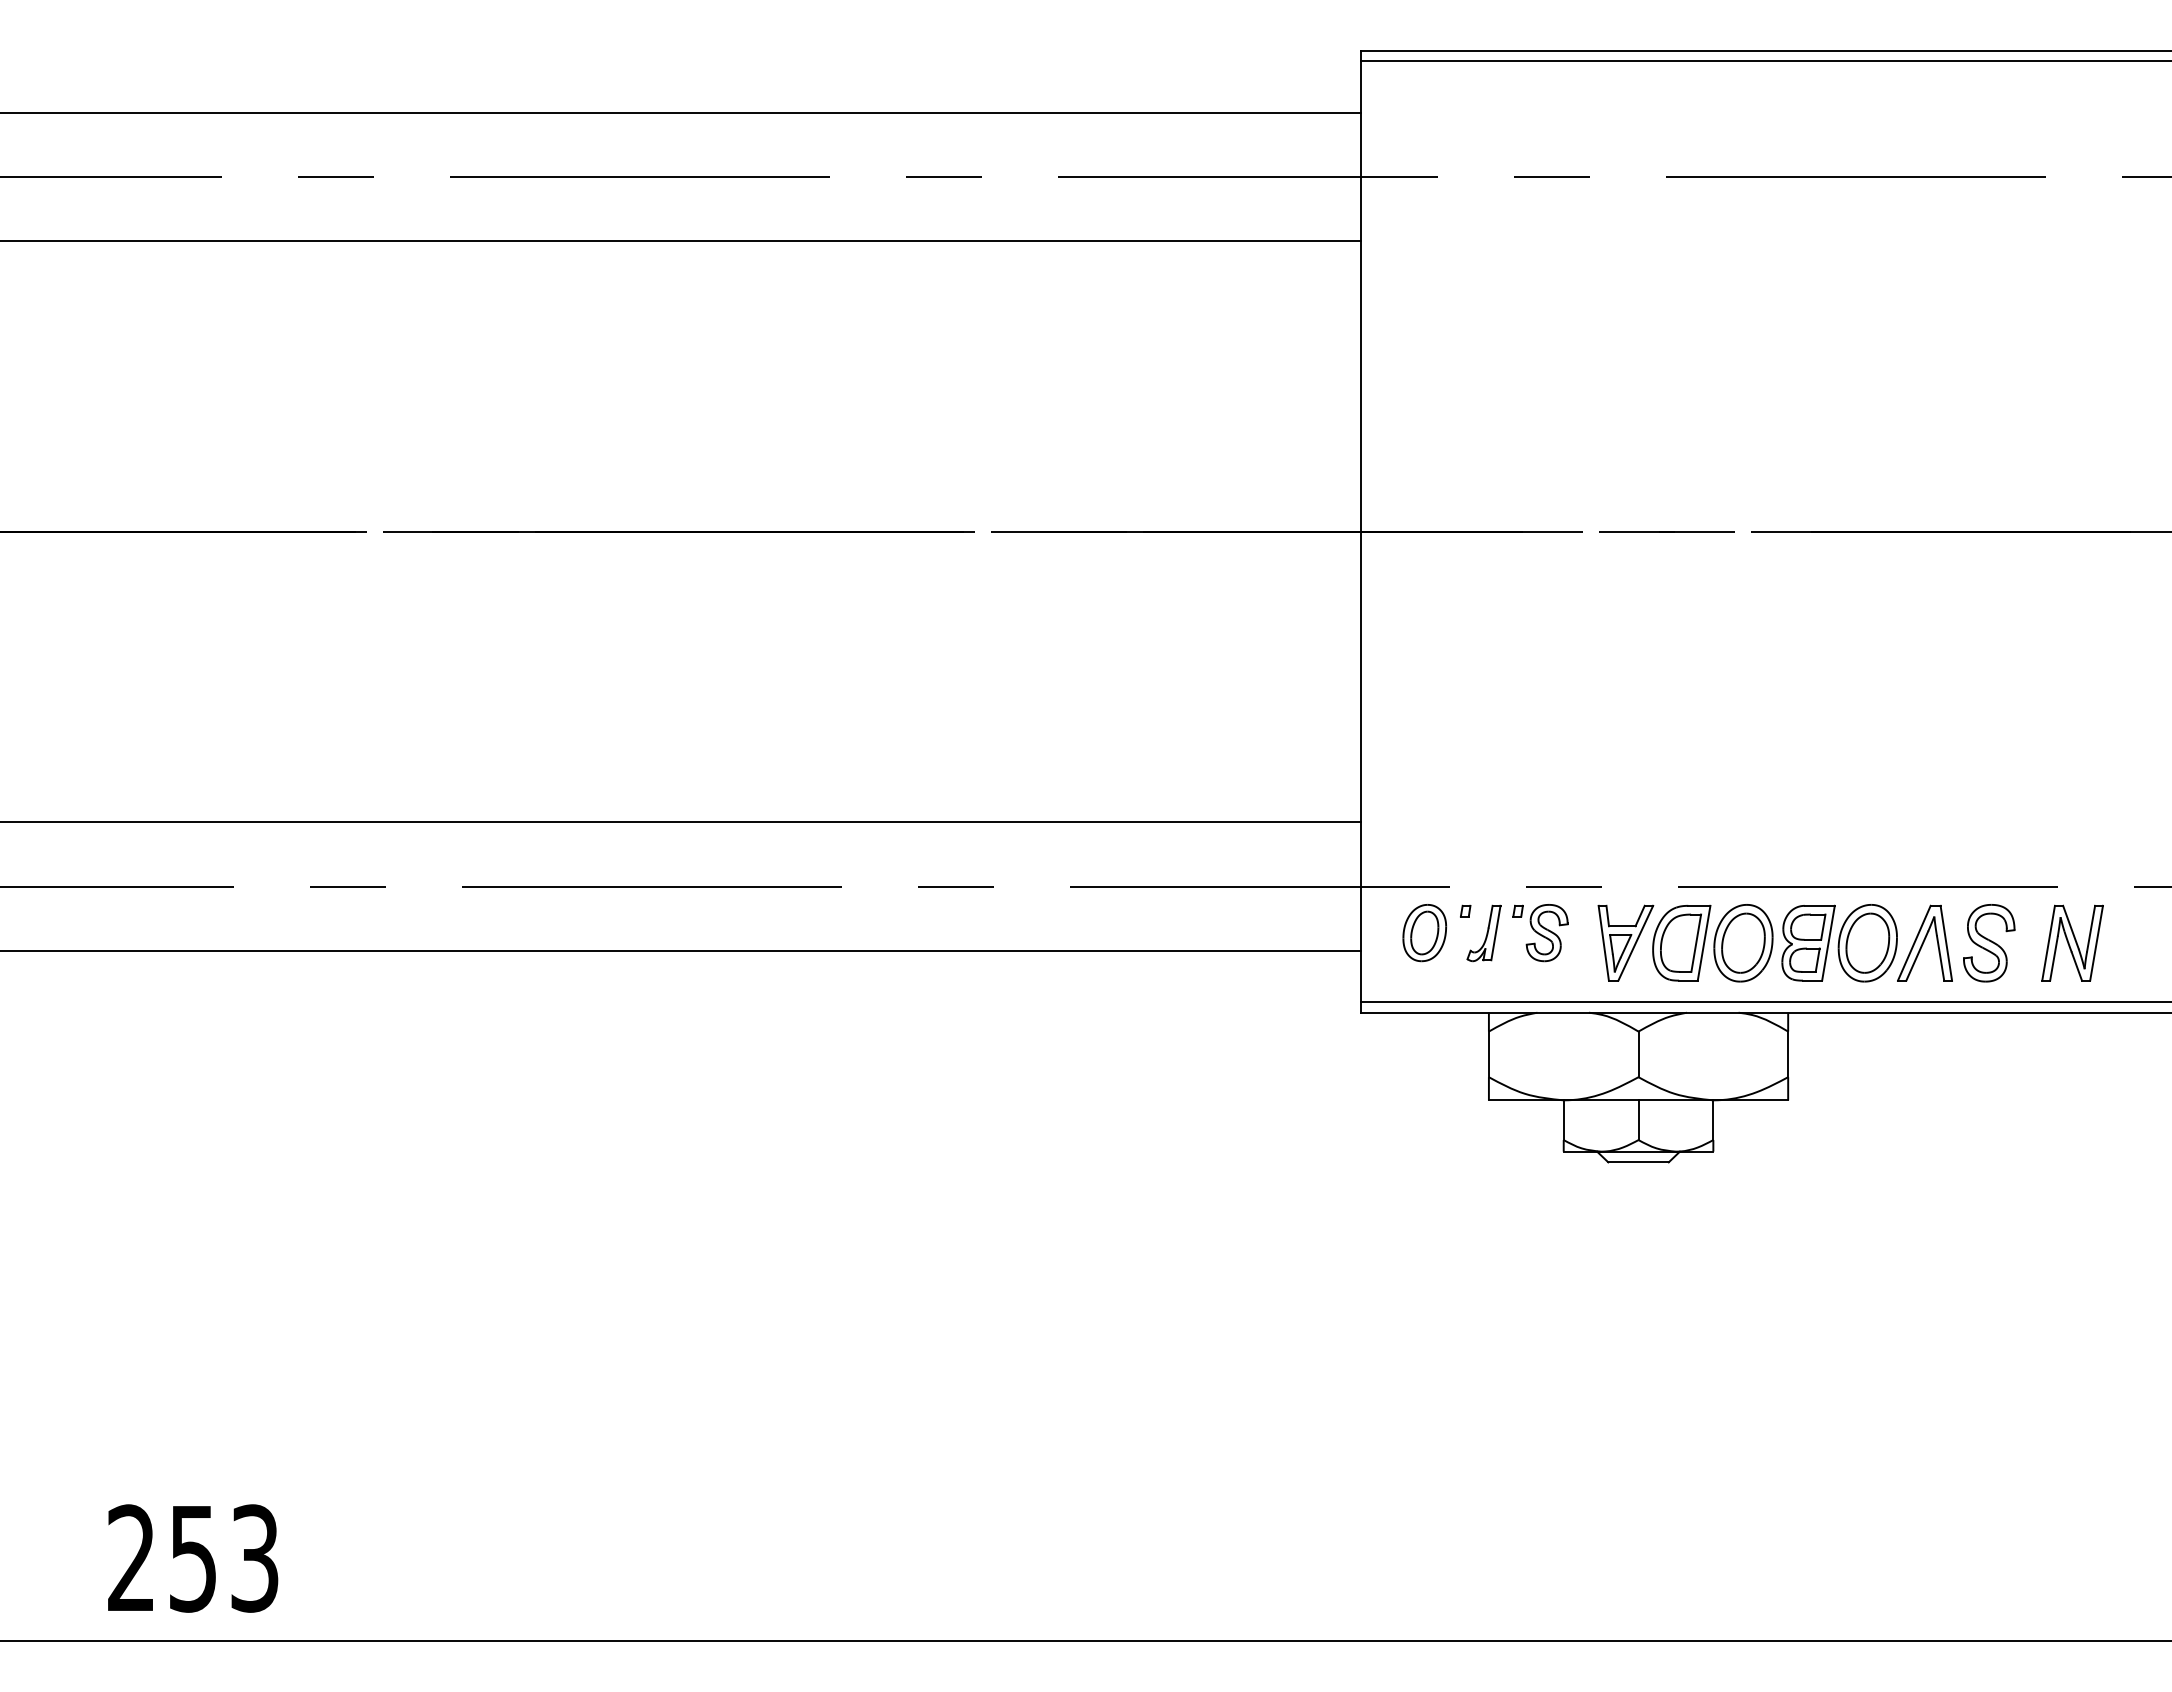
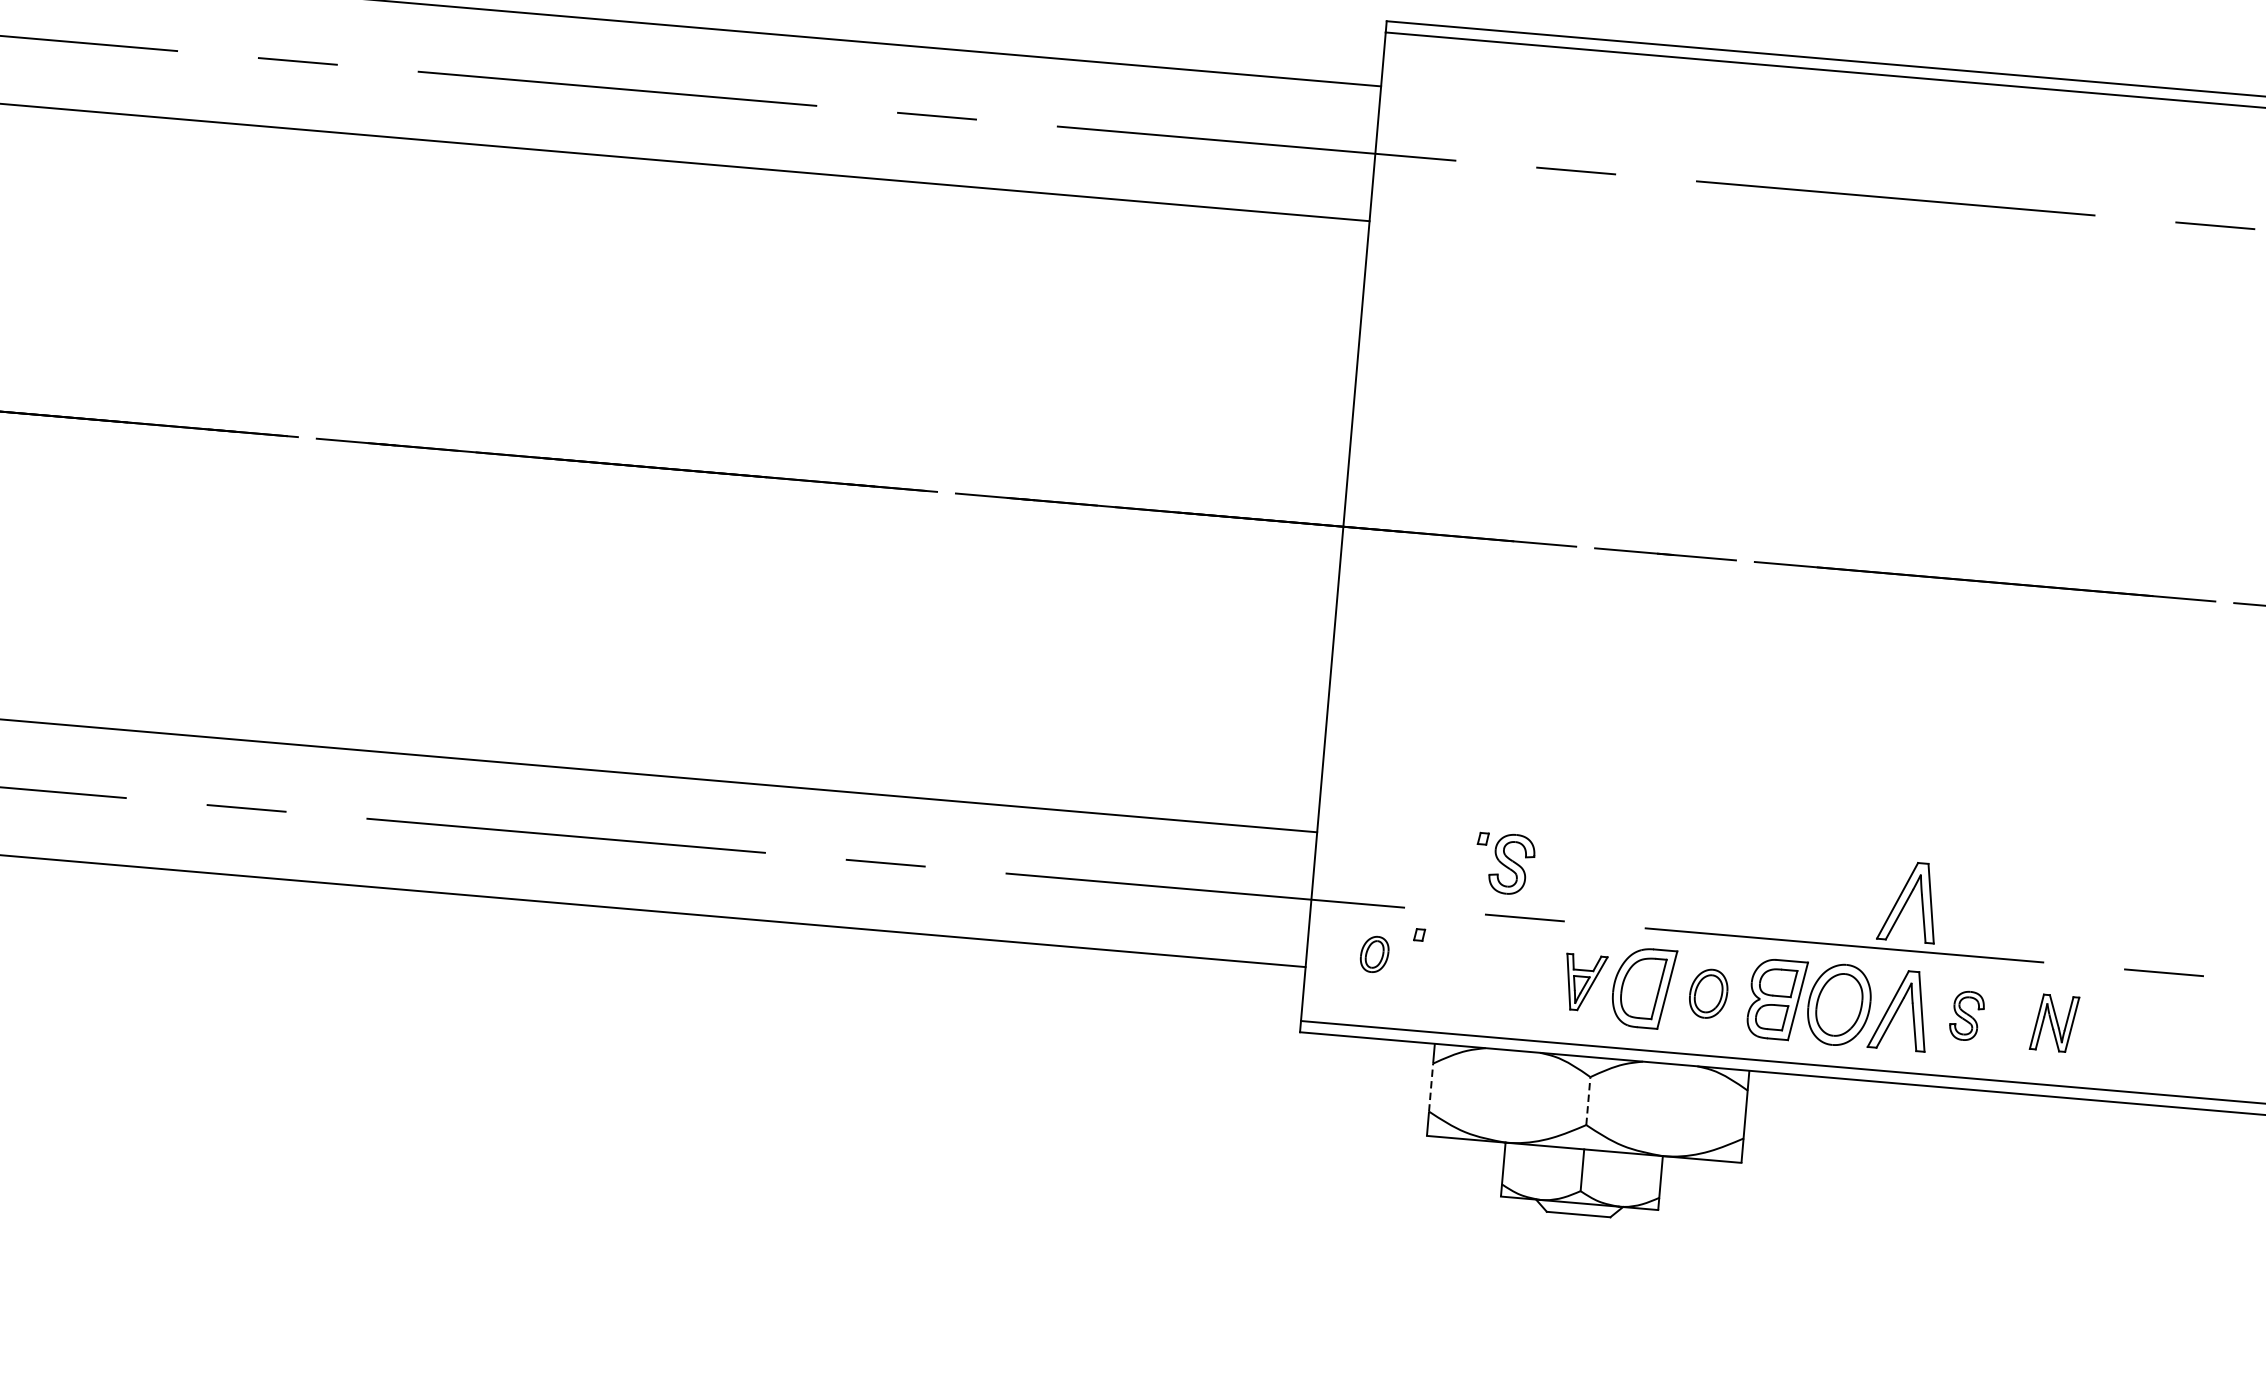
part: (1924, 839) -> (1908, 900), added
part: (1424, 933) -> (1374, 954), size x0.6
part: (1483, 933) -> (1436, 960), removed
part: (1540, 933) -> (1504, 864), moved
part: (1625, 942) -> (1584, 982), size x0.7
part: (2072, 942) -> (2054, 1022), size x0.7
part: (1743, 943) -> (1708, 993), size x0.6
part: (1989, 943) -> (1967, 1016), size x0.6
line: (1488, 1054) -> (1430, 1087), solid -> dashed
line: (1638, 1054) -> (1588, 1101), solid -> dashed

